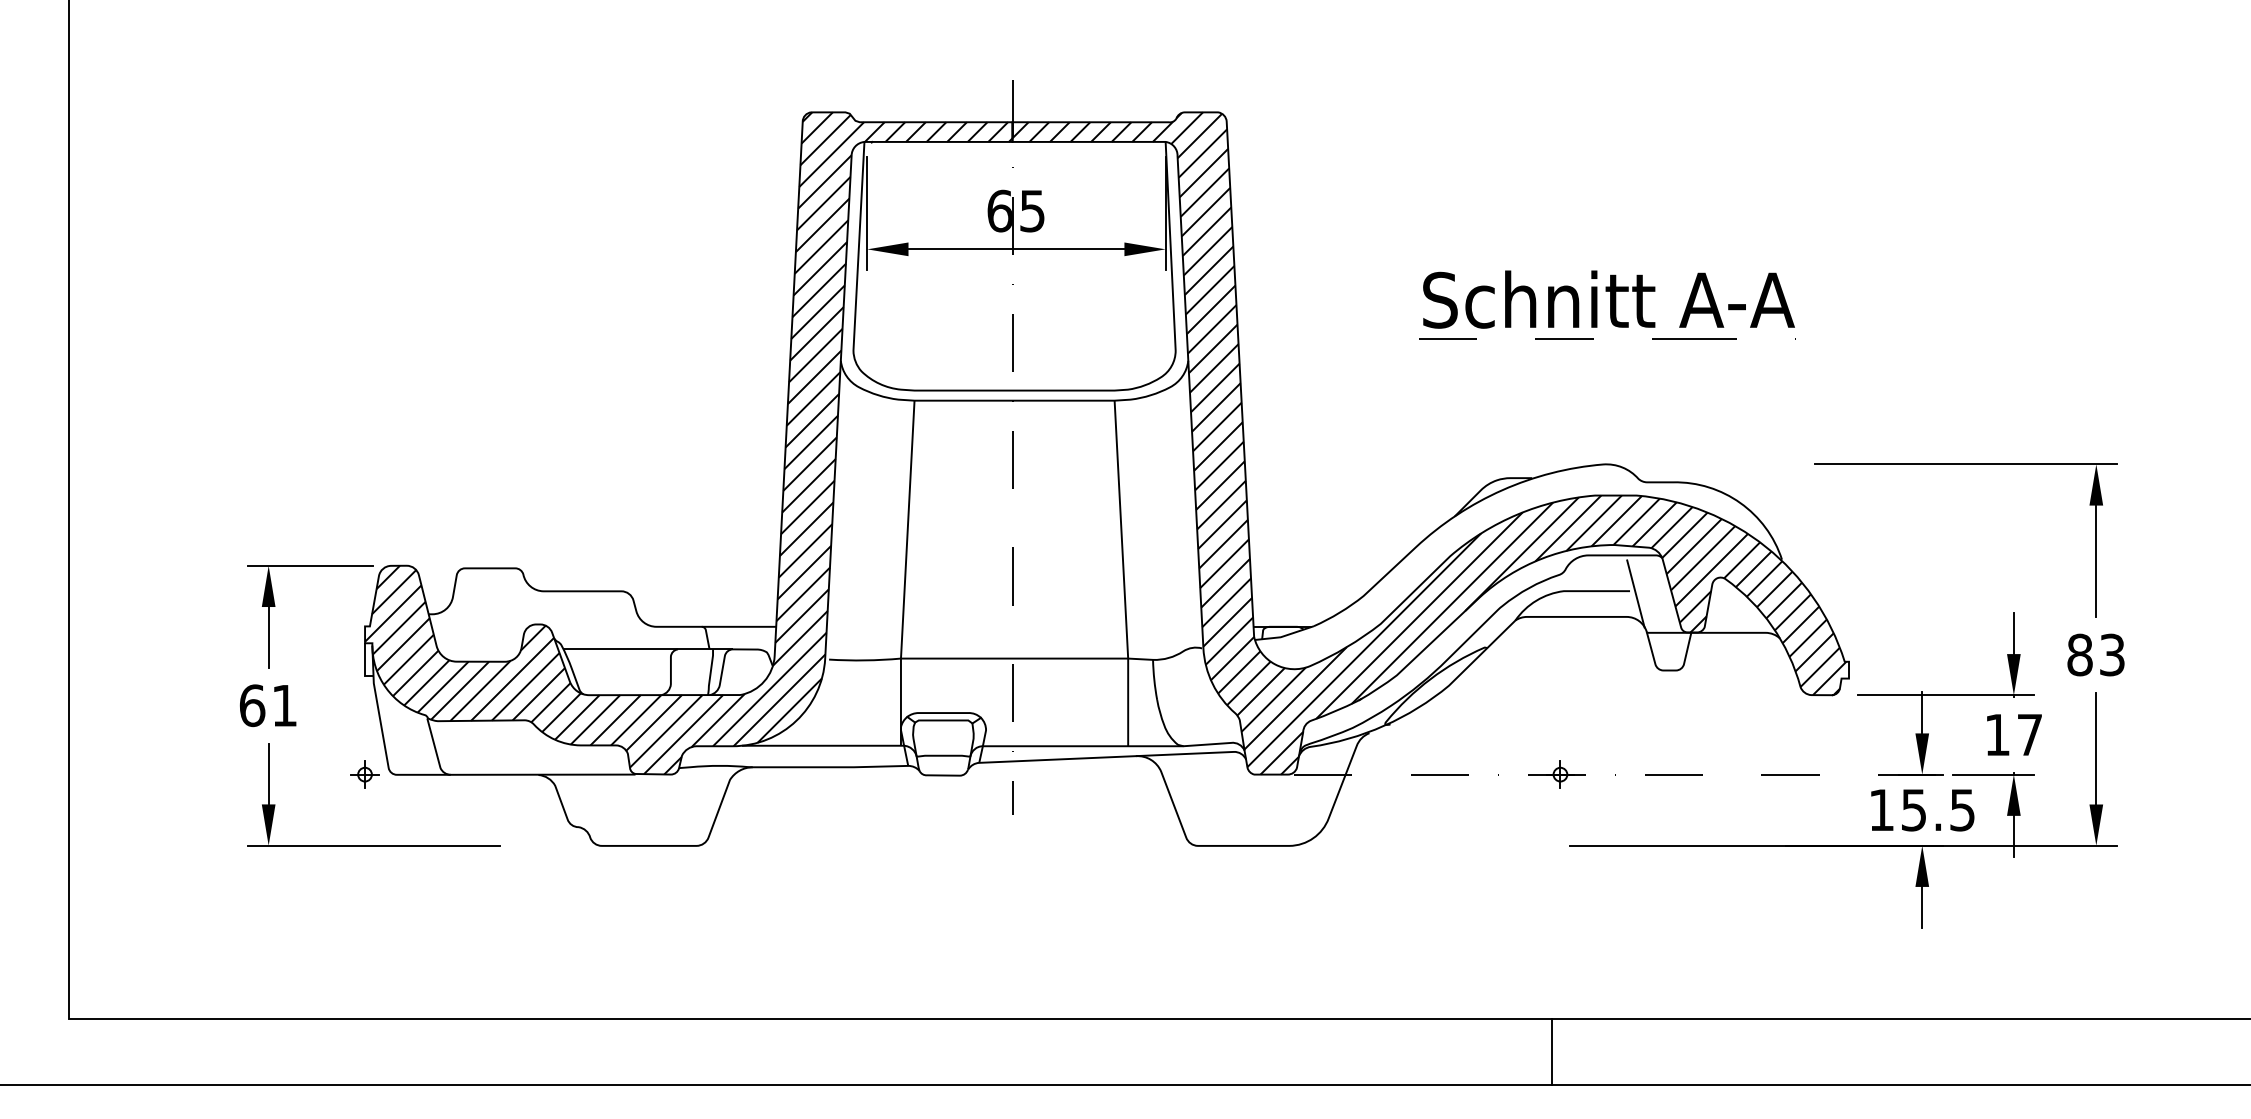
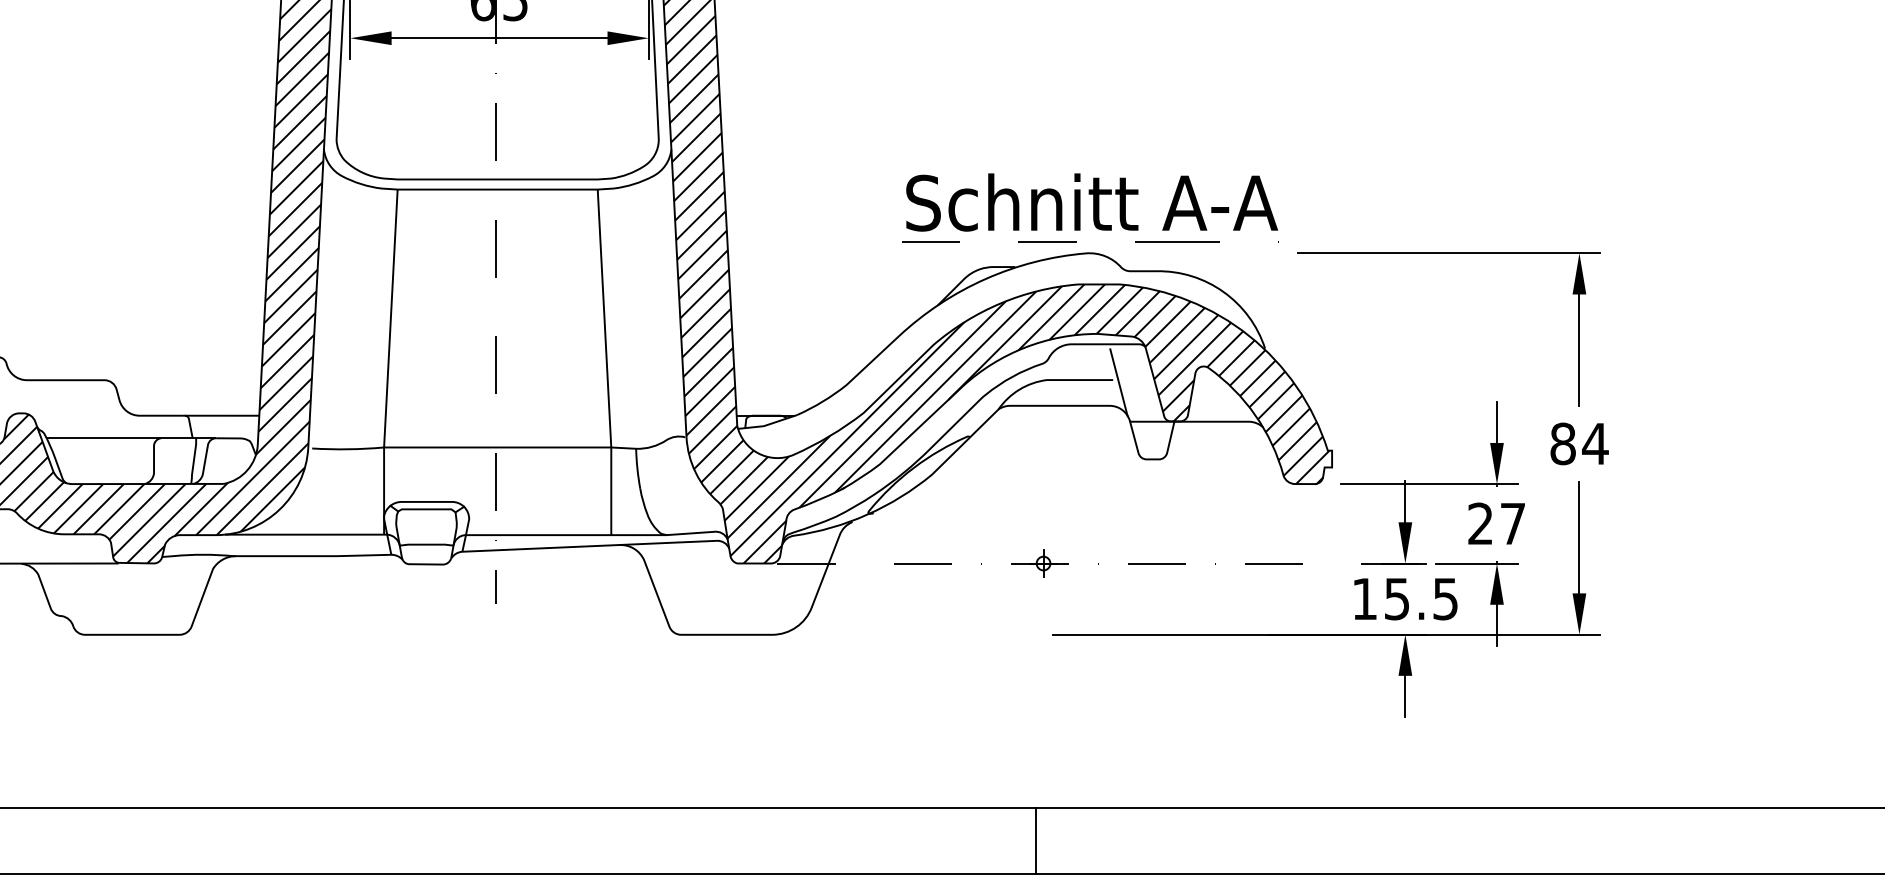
part: (1607, 304) -> (1090, 207), moved
text: (2111, 654) -> (1594, 443), 83 -> 84
text: (1997, 734) -> (1480, 523), 17 -> 27

